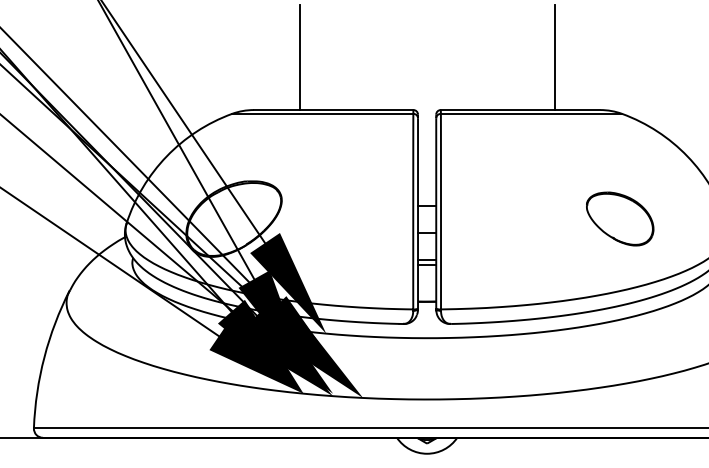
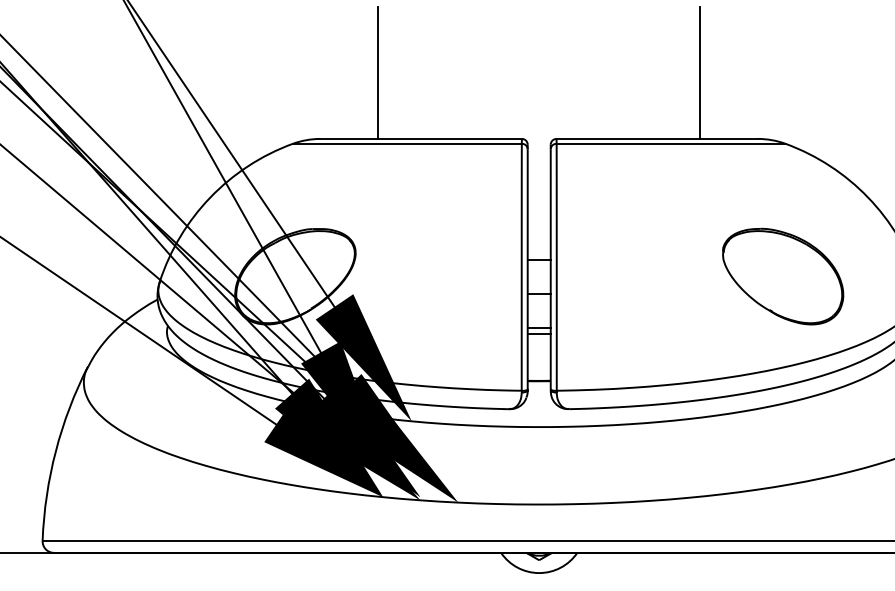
part: (619, 218) -> (782, 275), size x1.43

